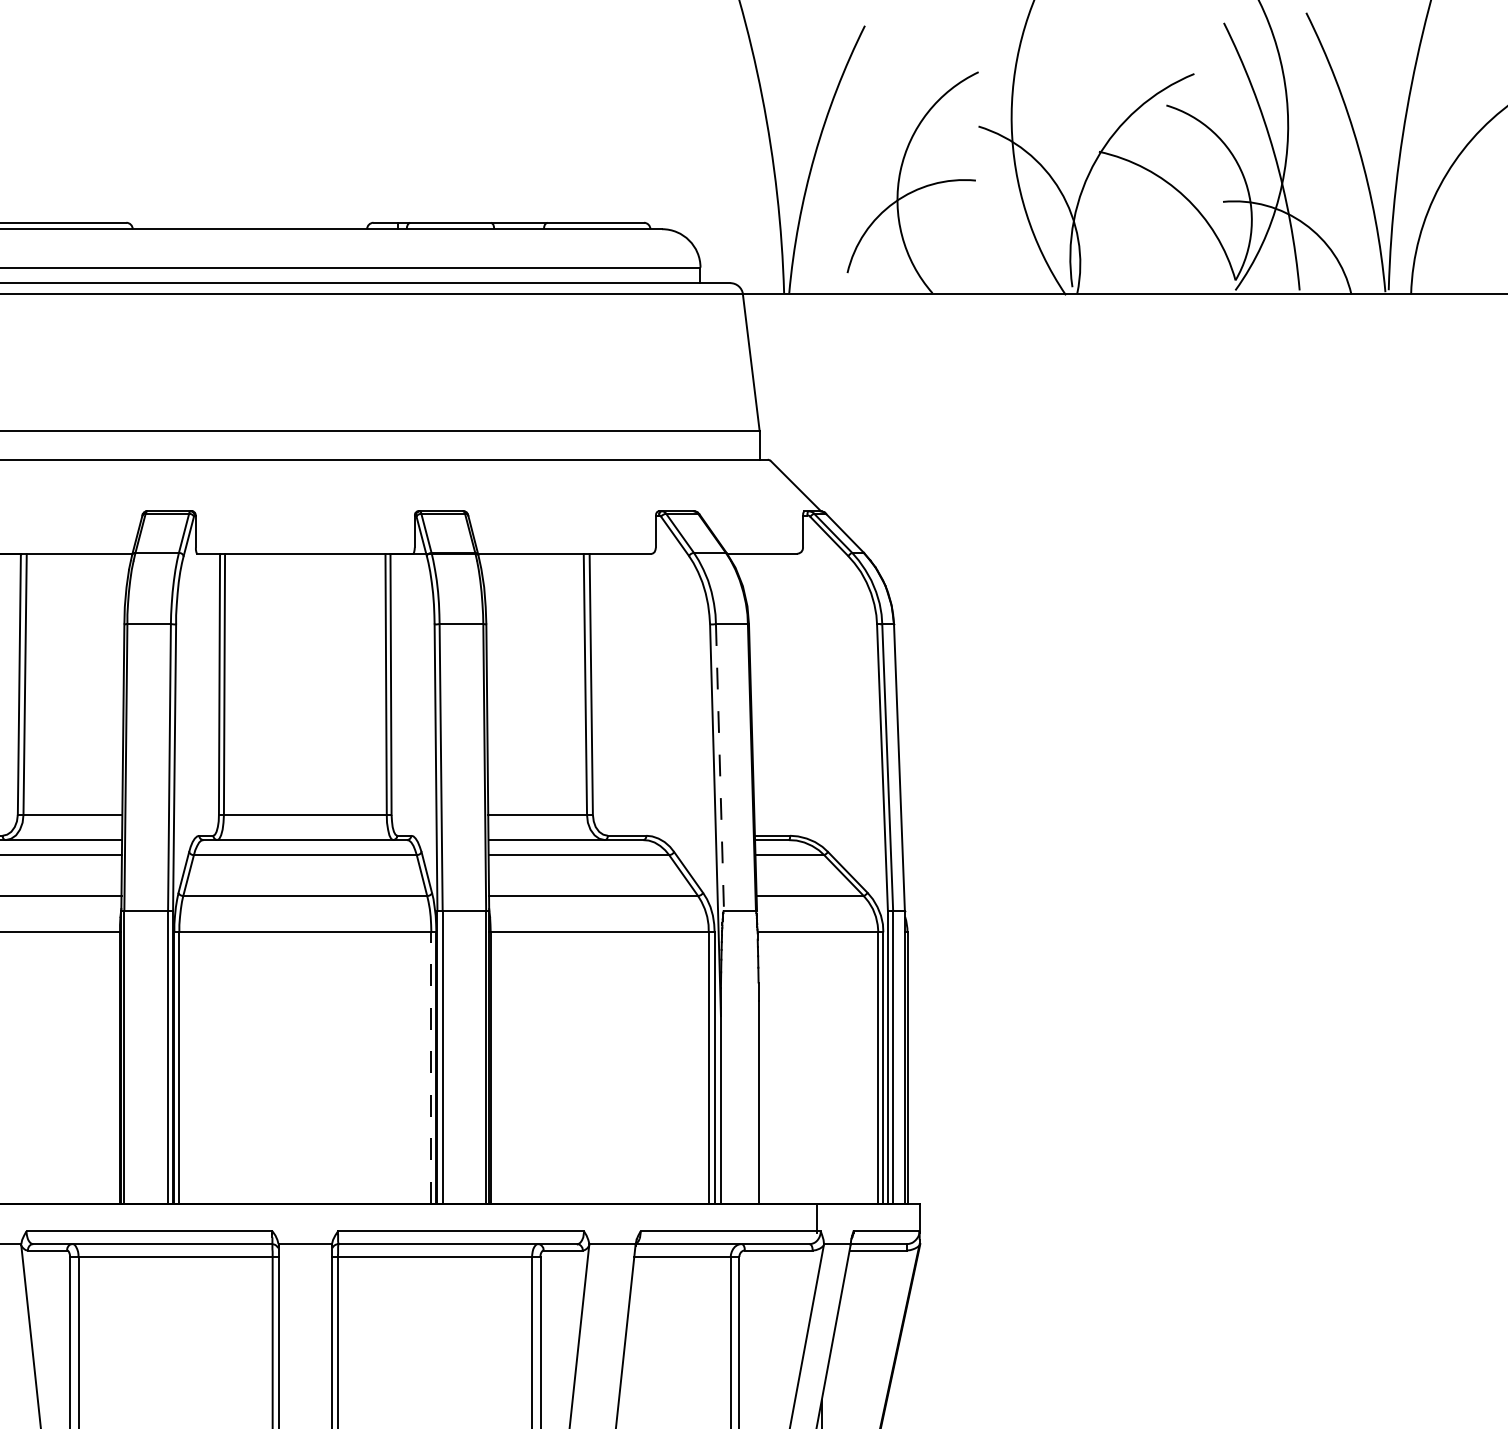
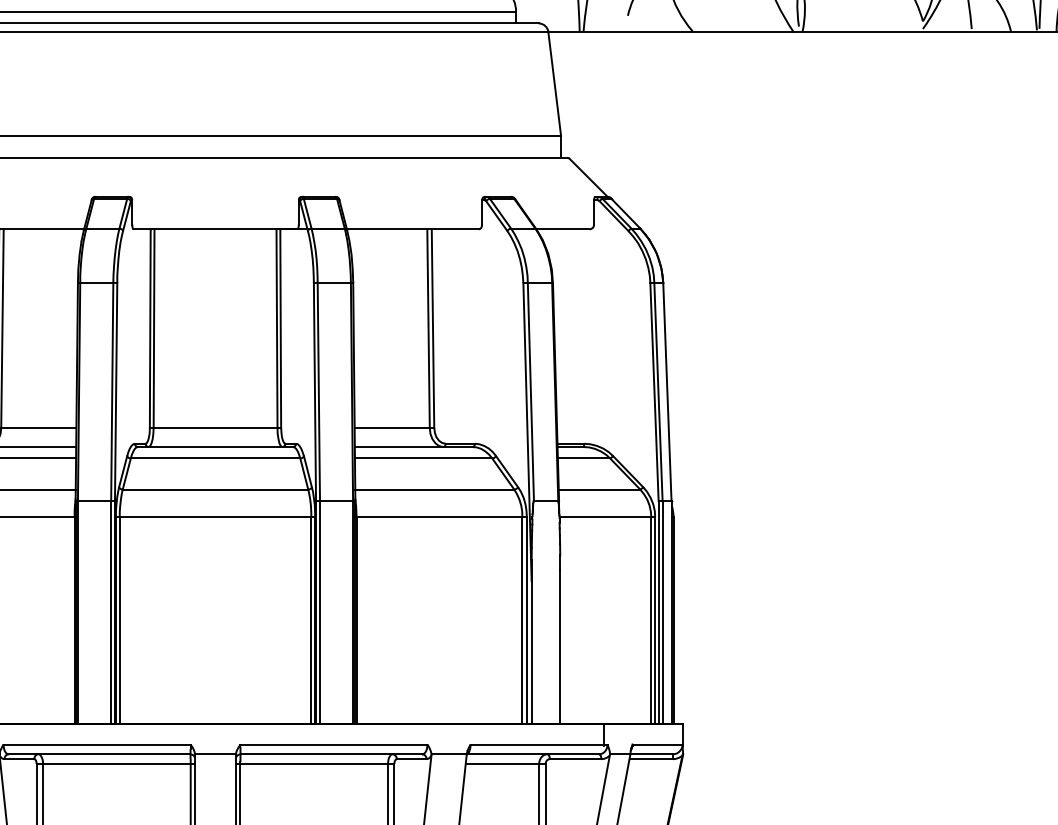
line: (719, 768) -> (530, 392), dashed -> solid
line: (431, 1067) -> (311, 619), dashed -> solid

